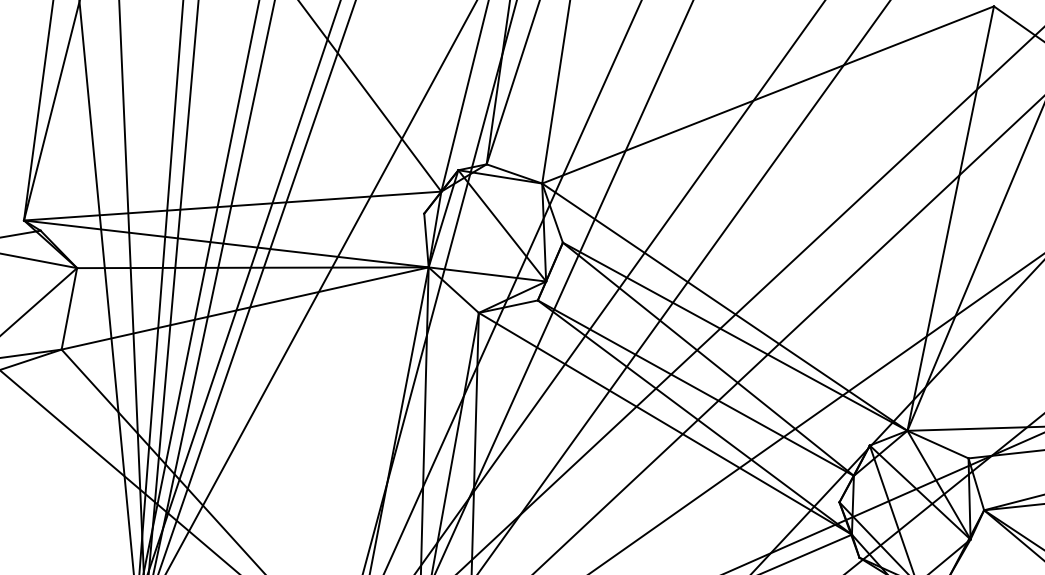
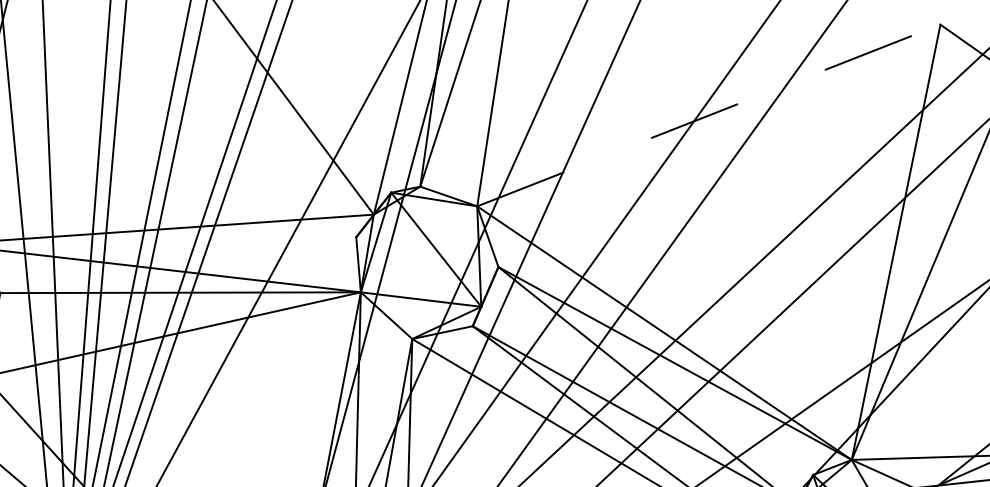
line: (768, 94) -> (709, 115), solid -> dashed

